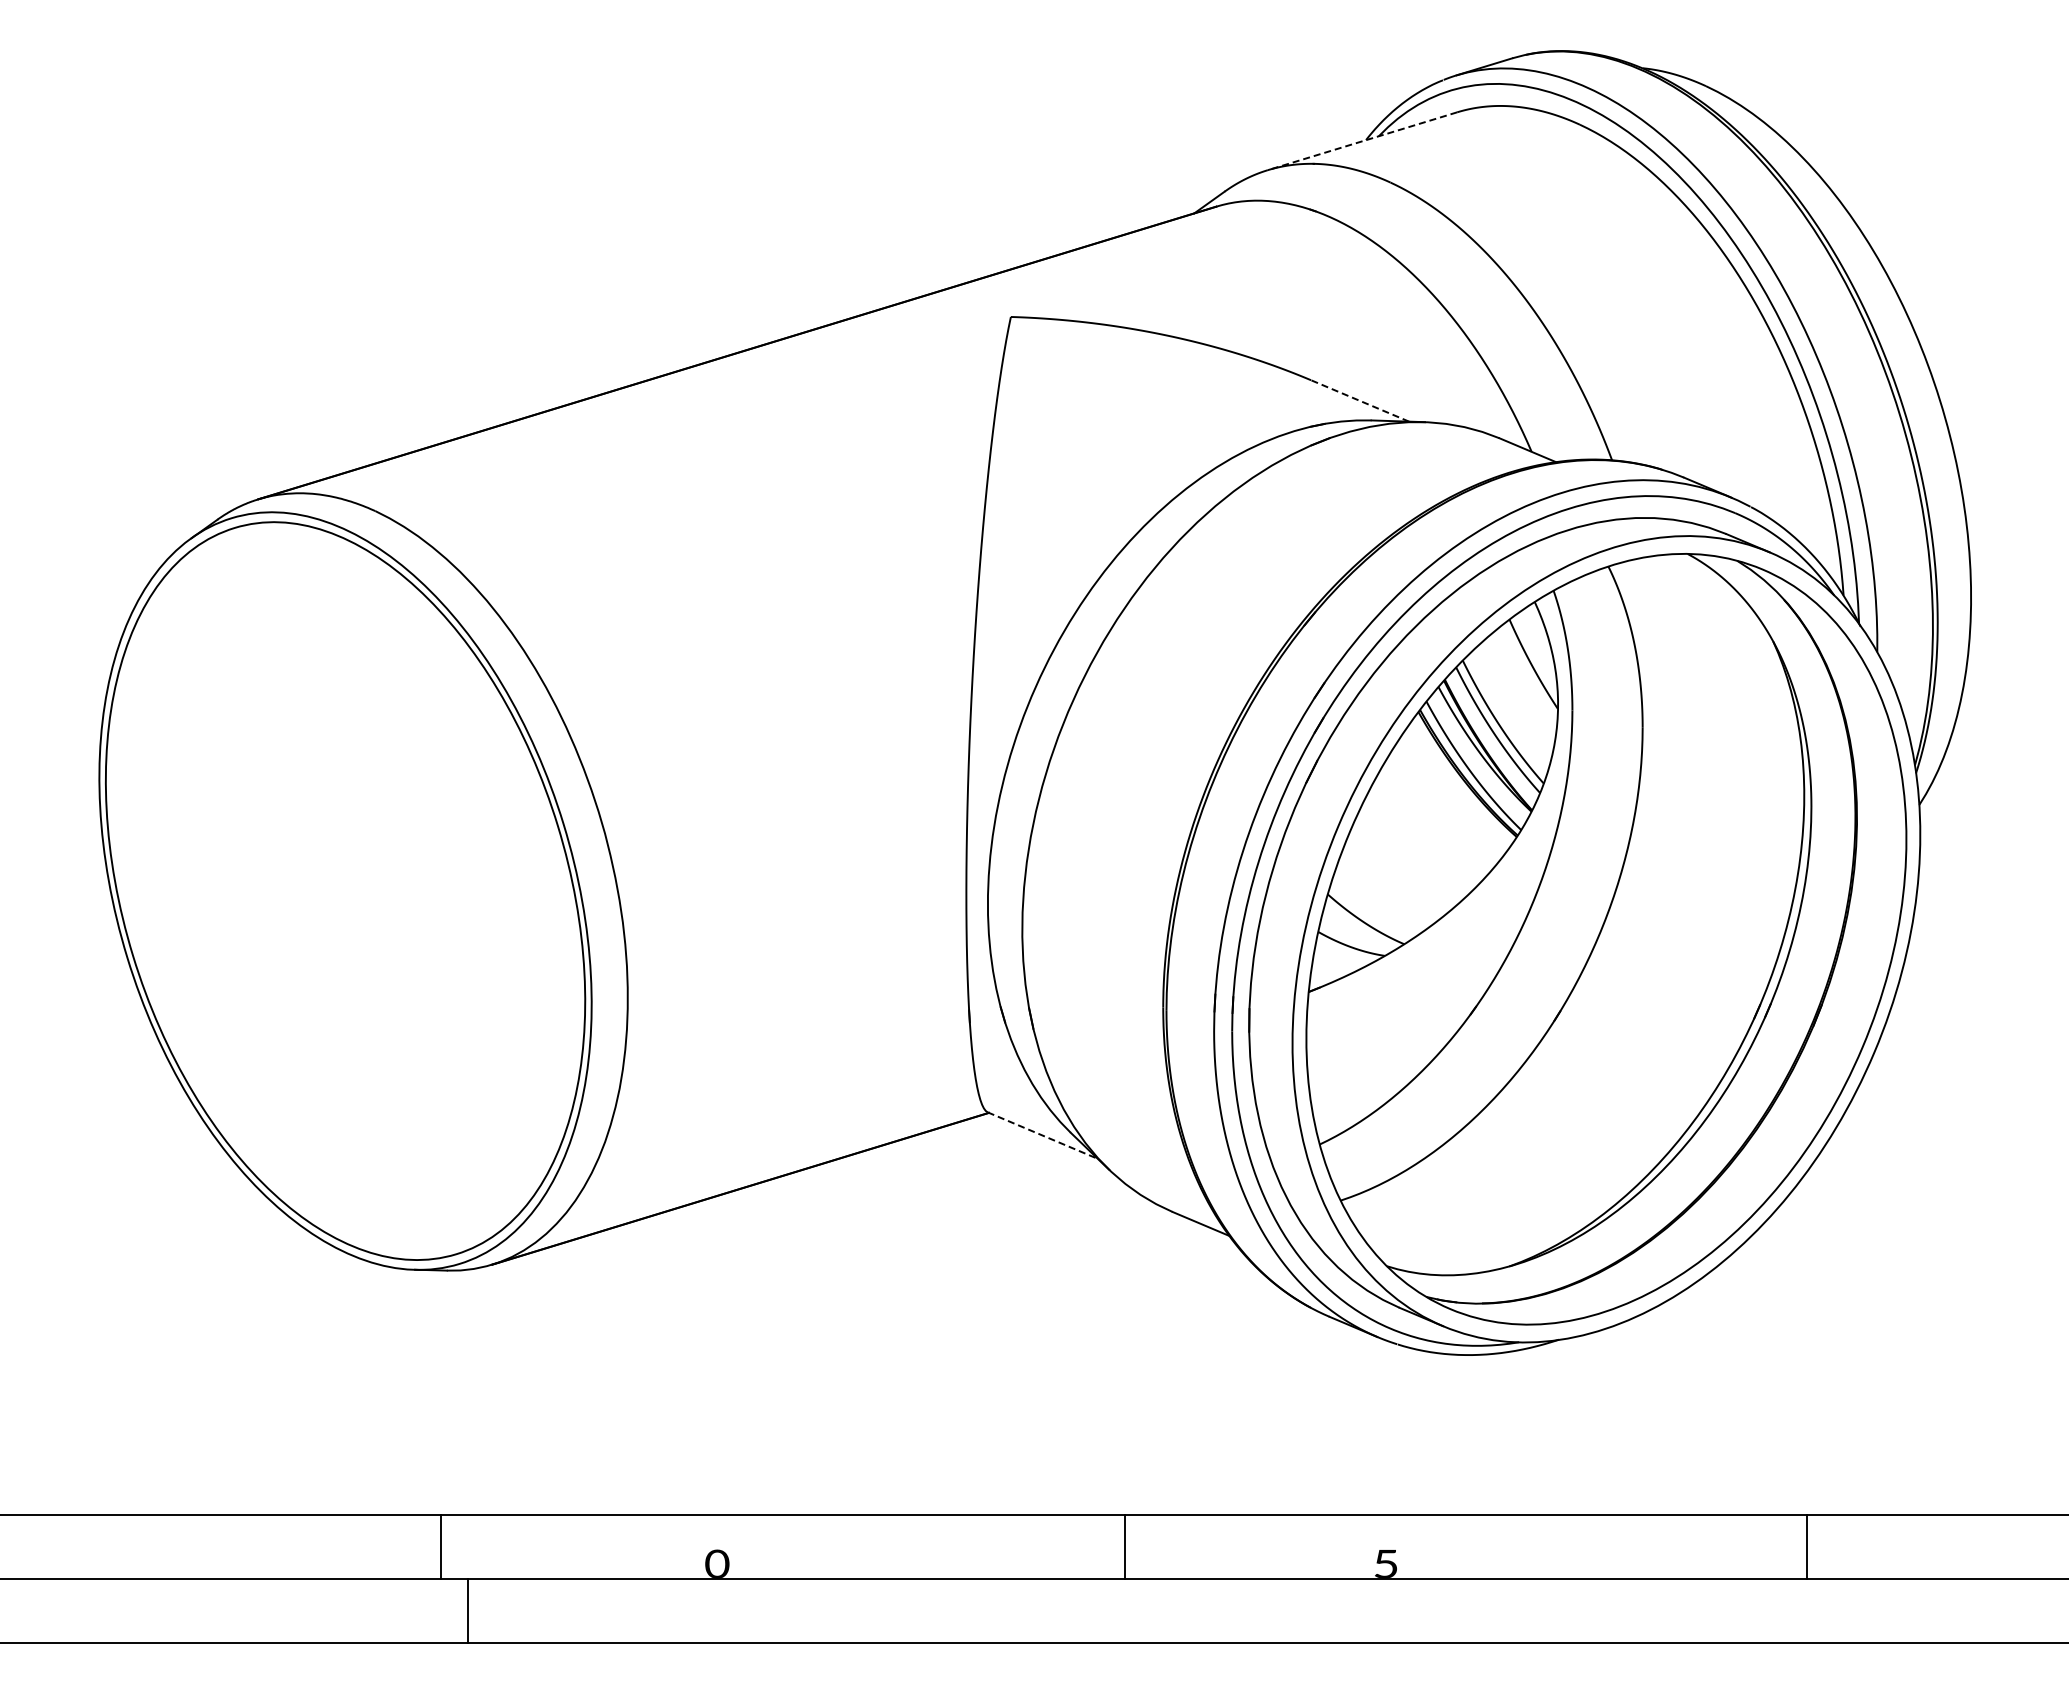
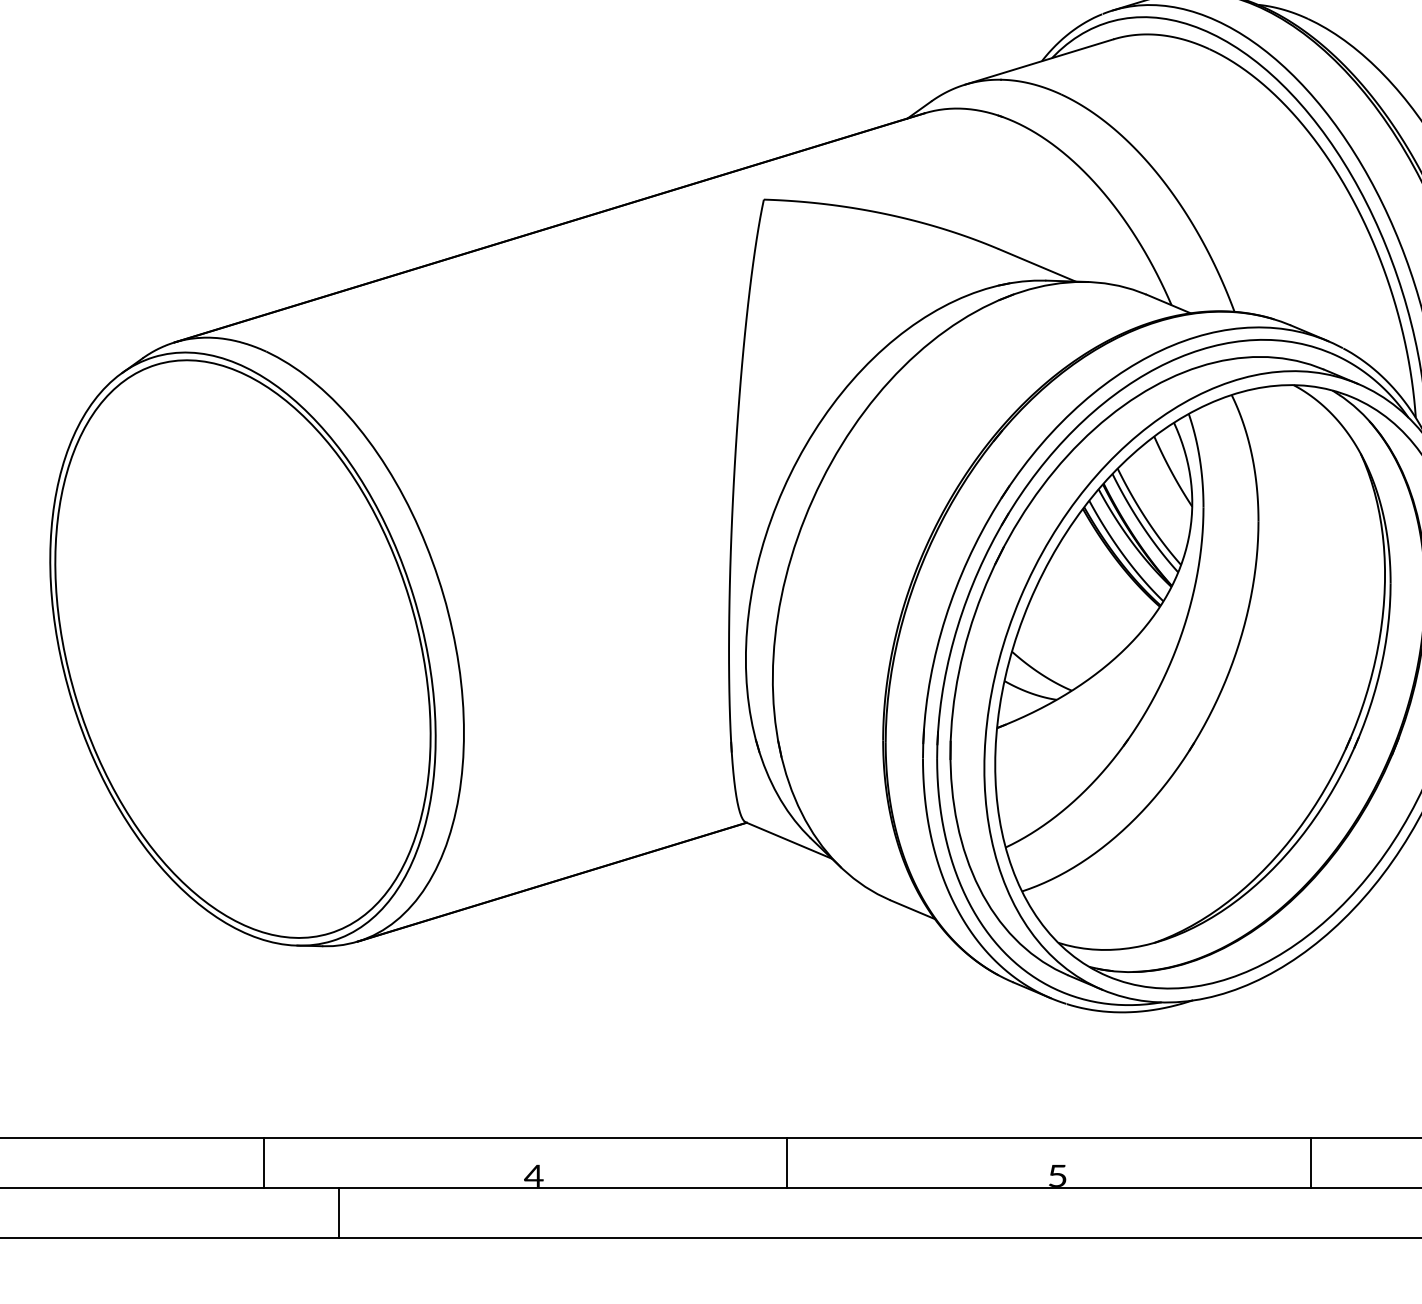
line: (1362, 141) -> (1039, 62), dashed -> solid
line: (1359, 400) -> (1036, 265), dashed -> solid
line: (1042, 1135) -> (788, 840), dashed -> solid
line: (440, 1546) -> (264, 1162), moved
line: (1125, 1546) -> (787, 1162), moved
line: (1807, 1546) -> (1310, 1162), moved
text: (716, 1563) -> (533, 1175), 0 -> 4

